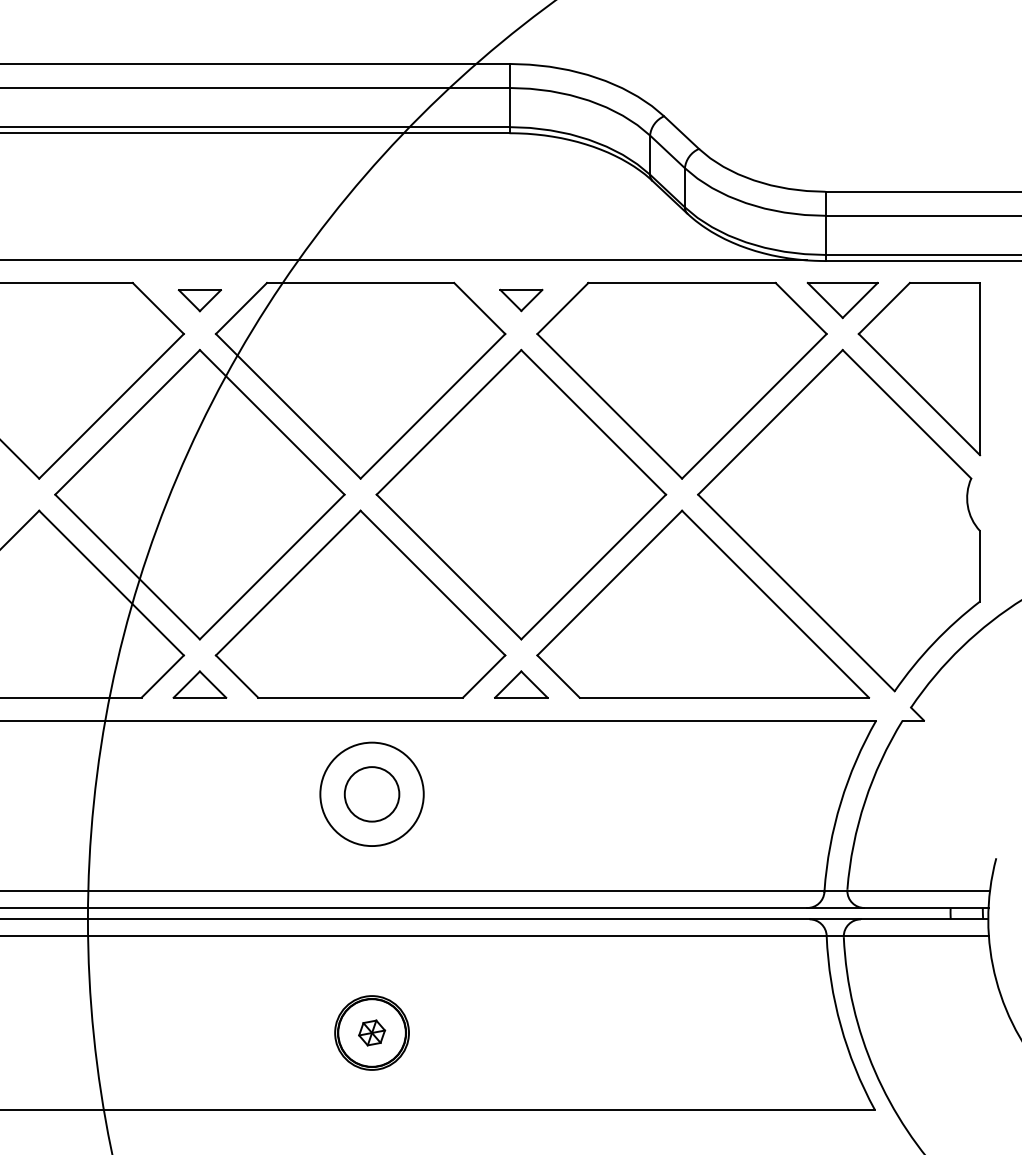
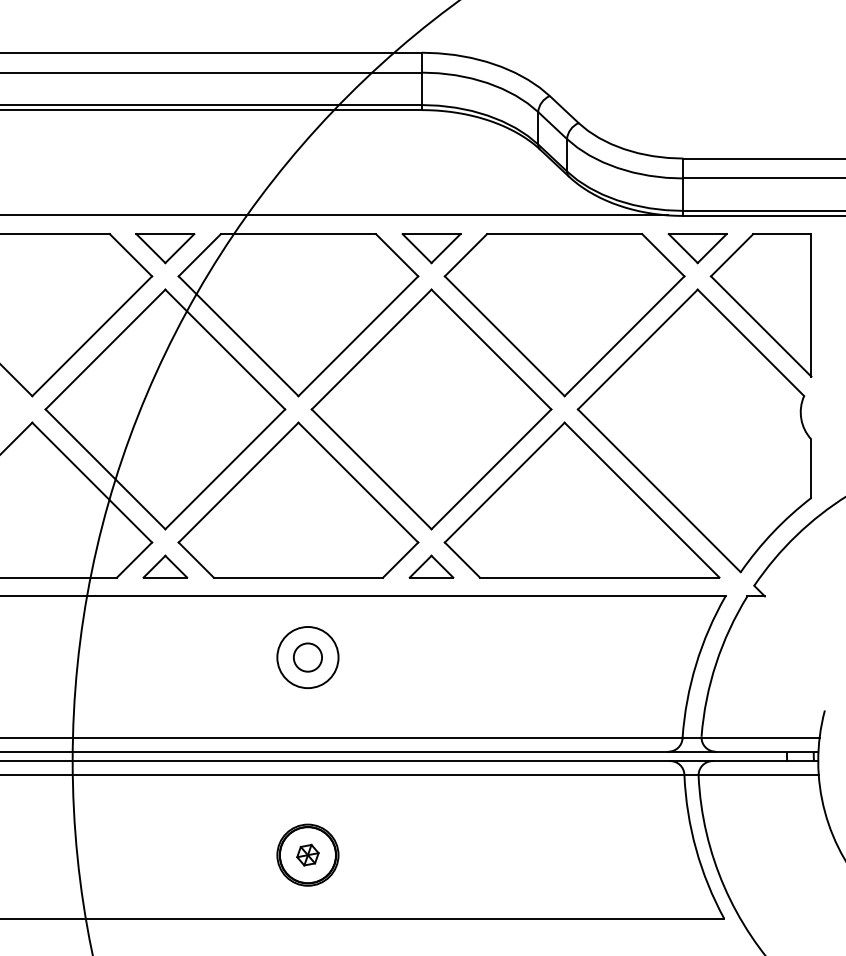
part: (199, 300) -> (165, 248), size x1.67
part: (521, 300) -> (431, 248), size x1.67
circle: (372, 794) -> (308, 657), size x0.62
circle: (372, 794) -> (308, 657), size x0.71

